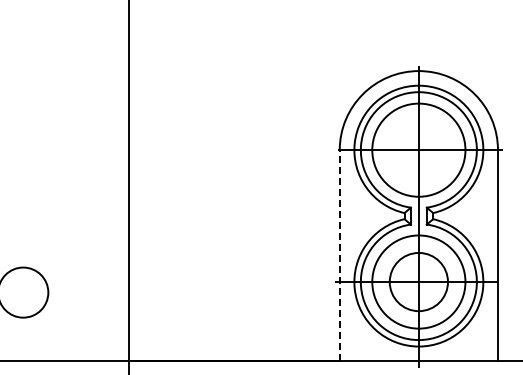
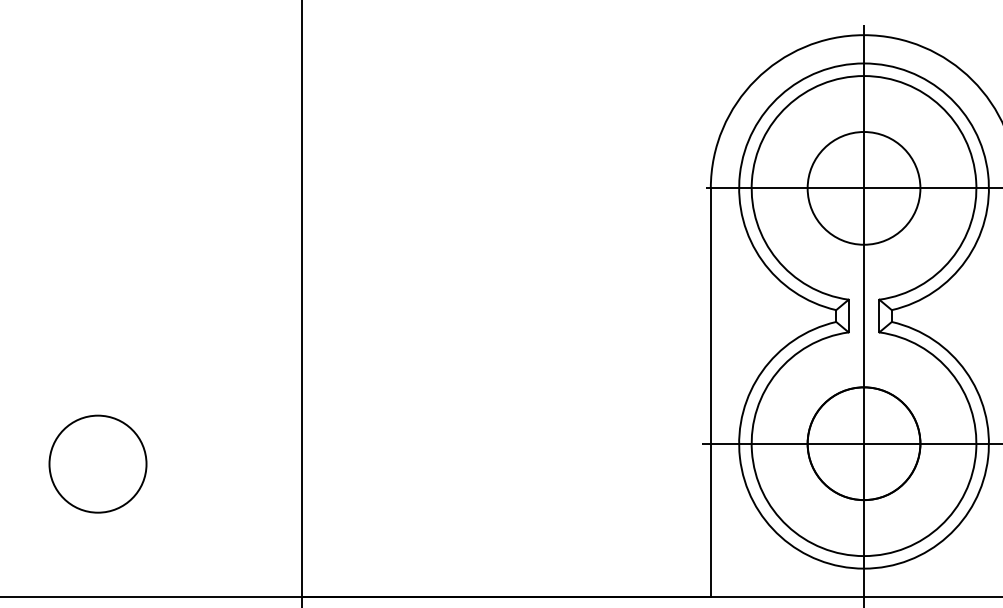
circle: (418, 150) -> (863, 188), size x0.62
line: (339, 255) -> (710, 392), dashed -> solid
circle: (418, 281) -> (863, 442), size x0.62

